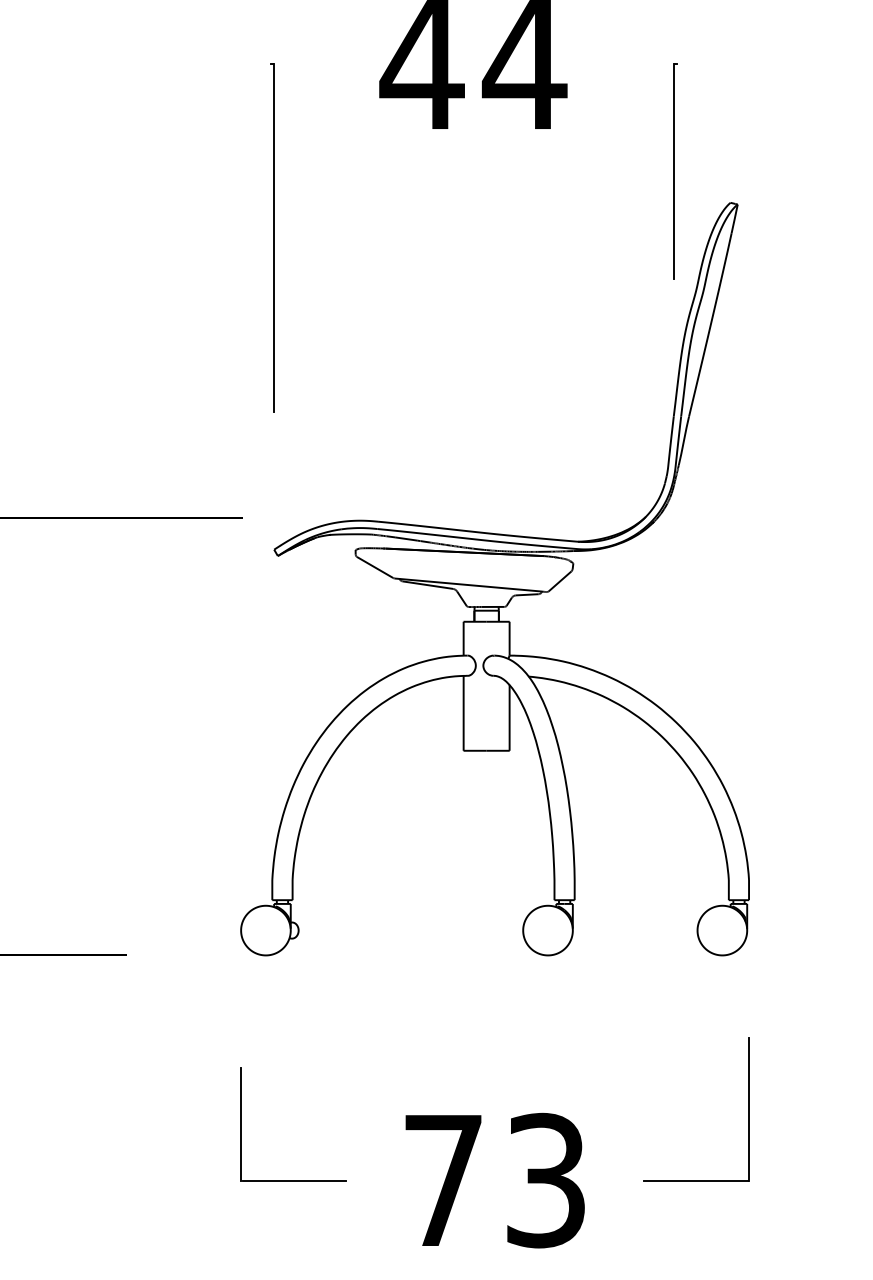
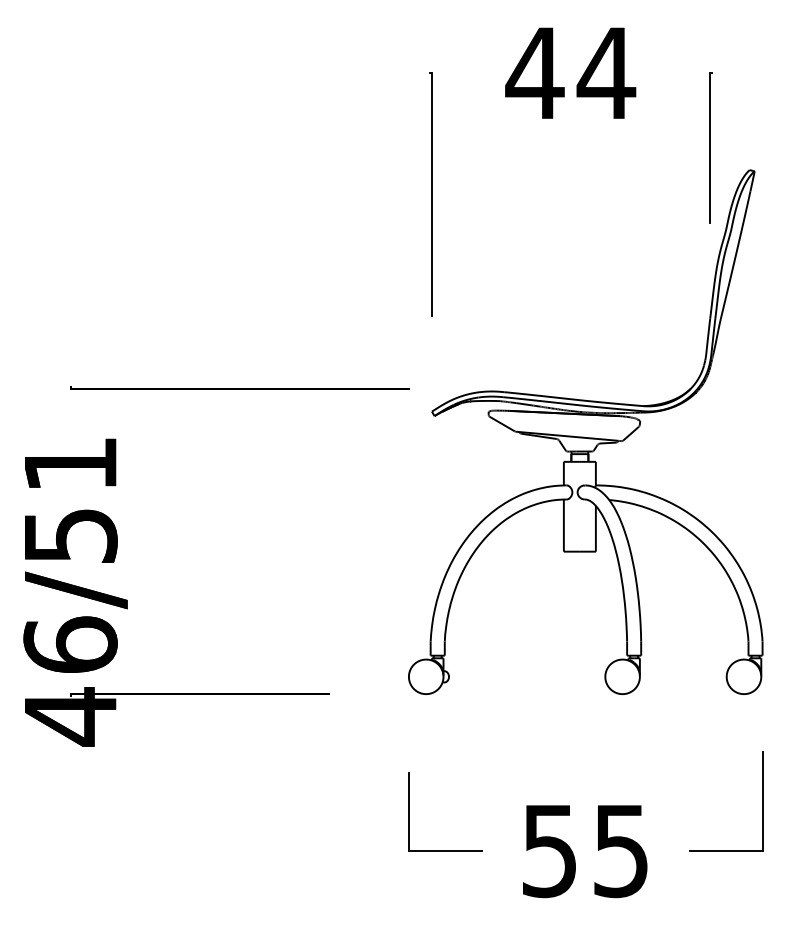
text: (494, 1179) -> (585, 850), 73 -> 55

